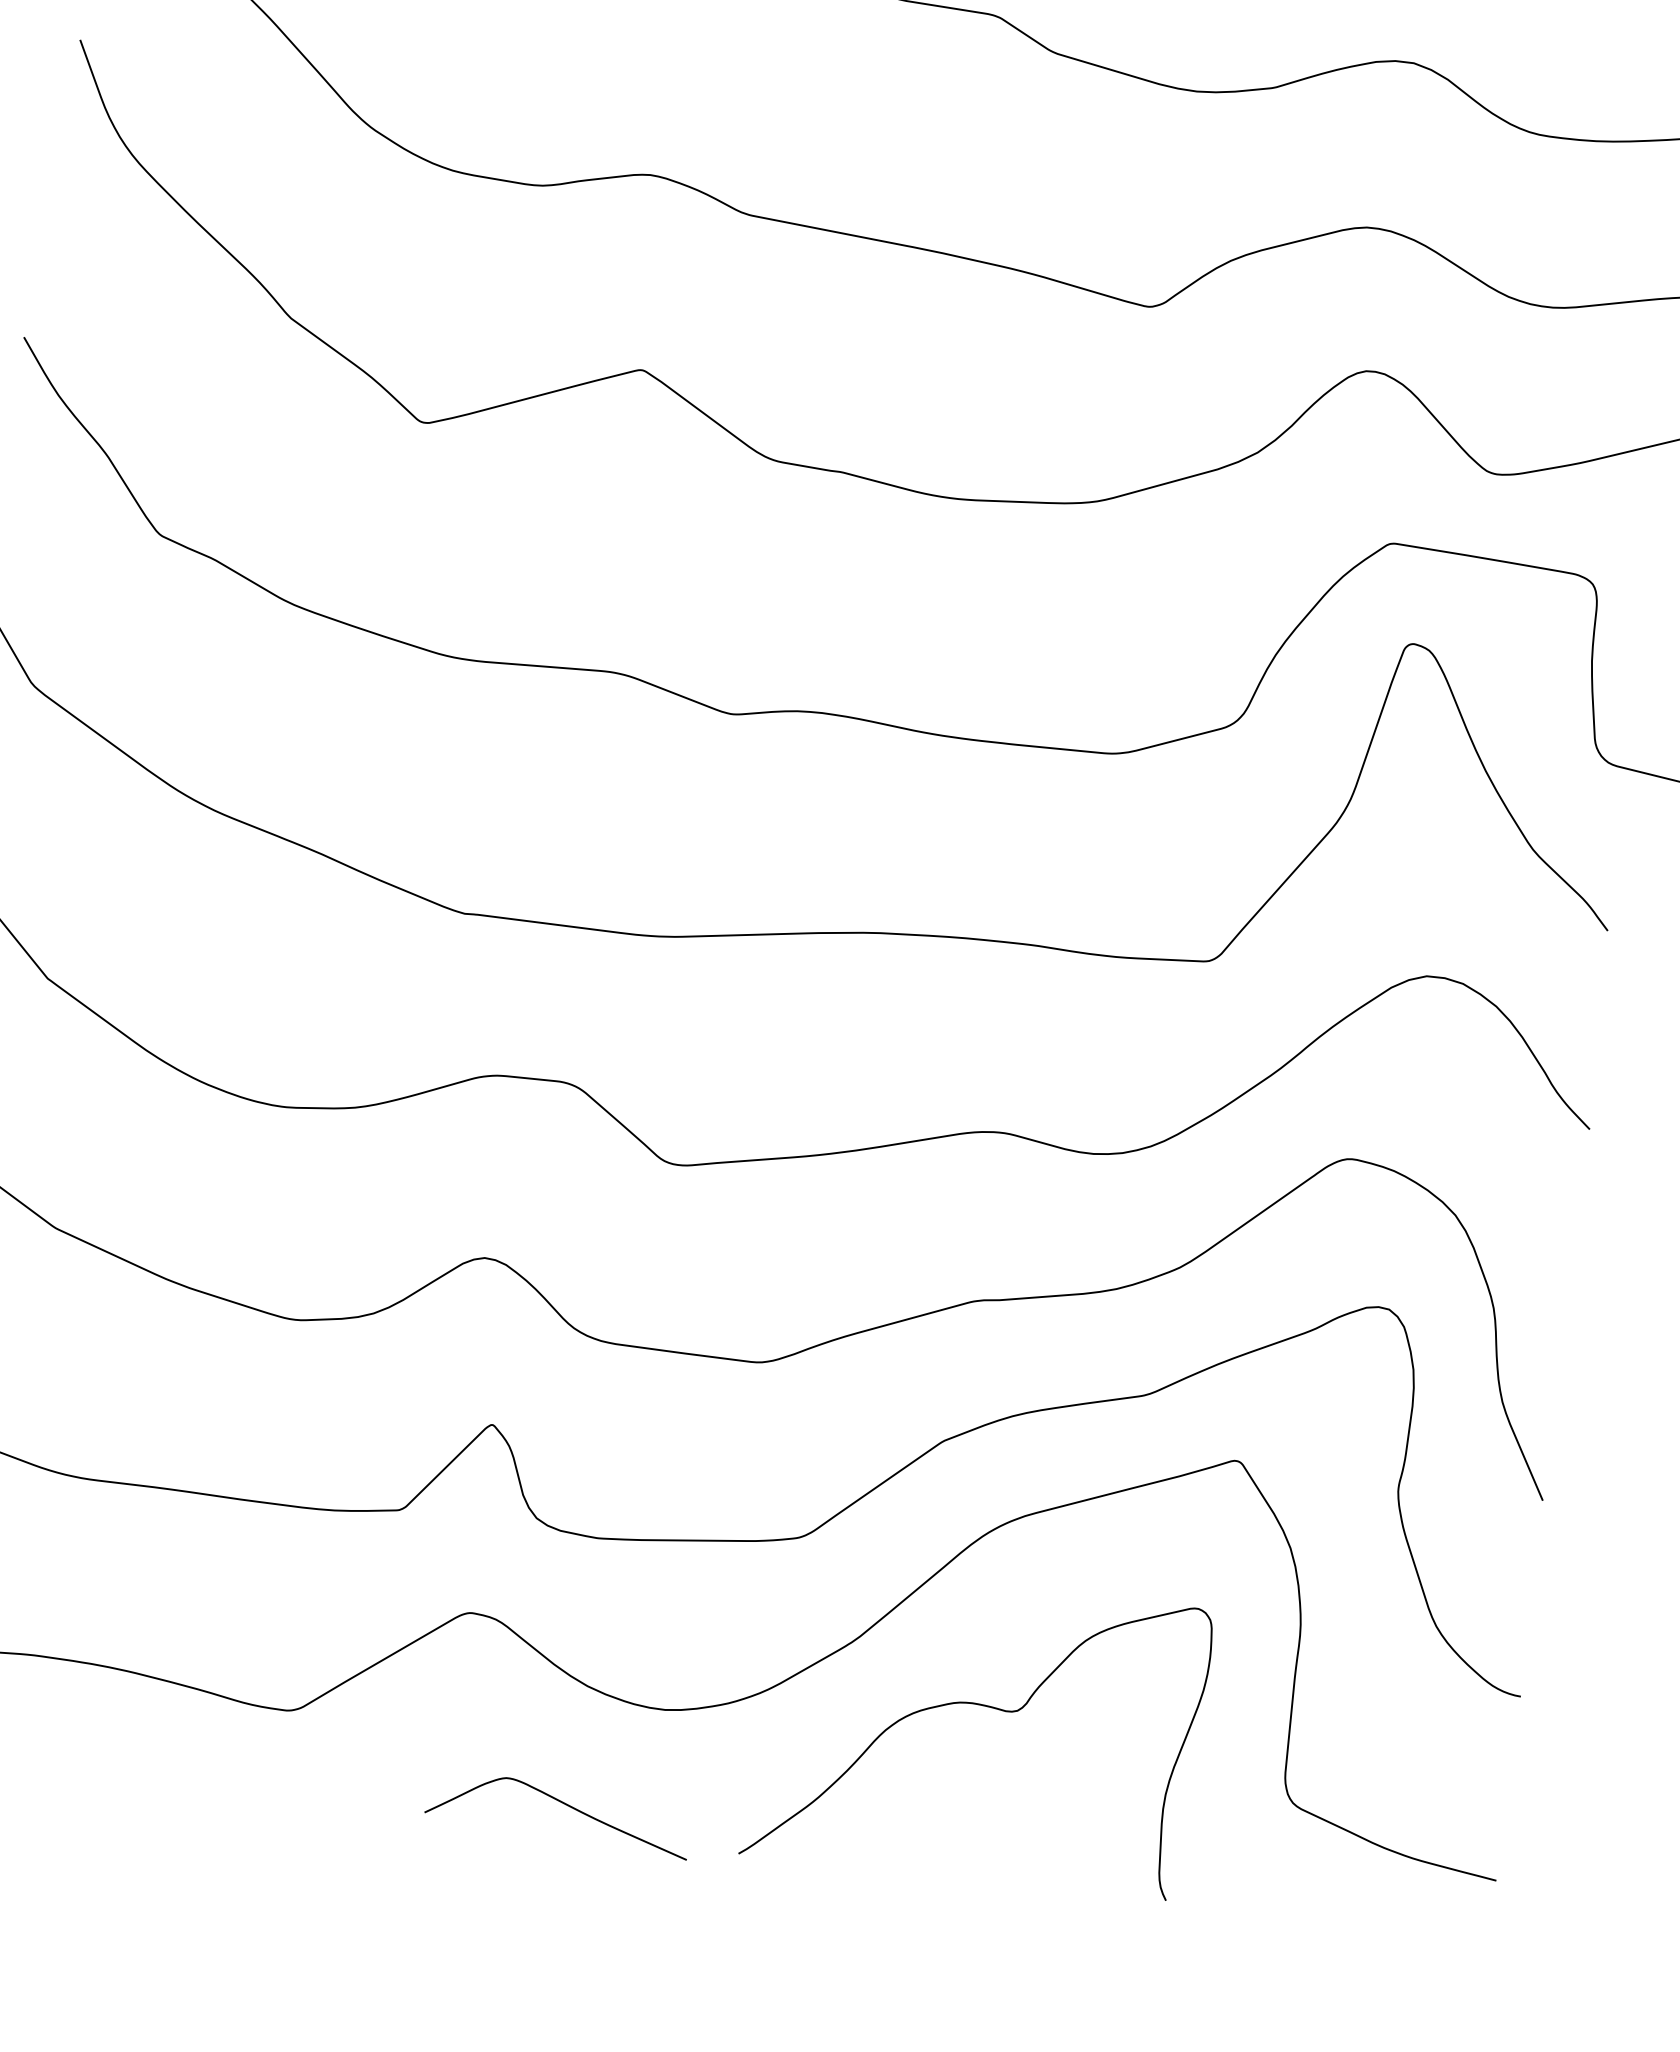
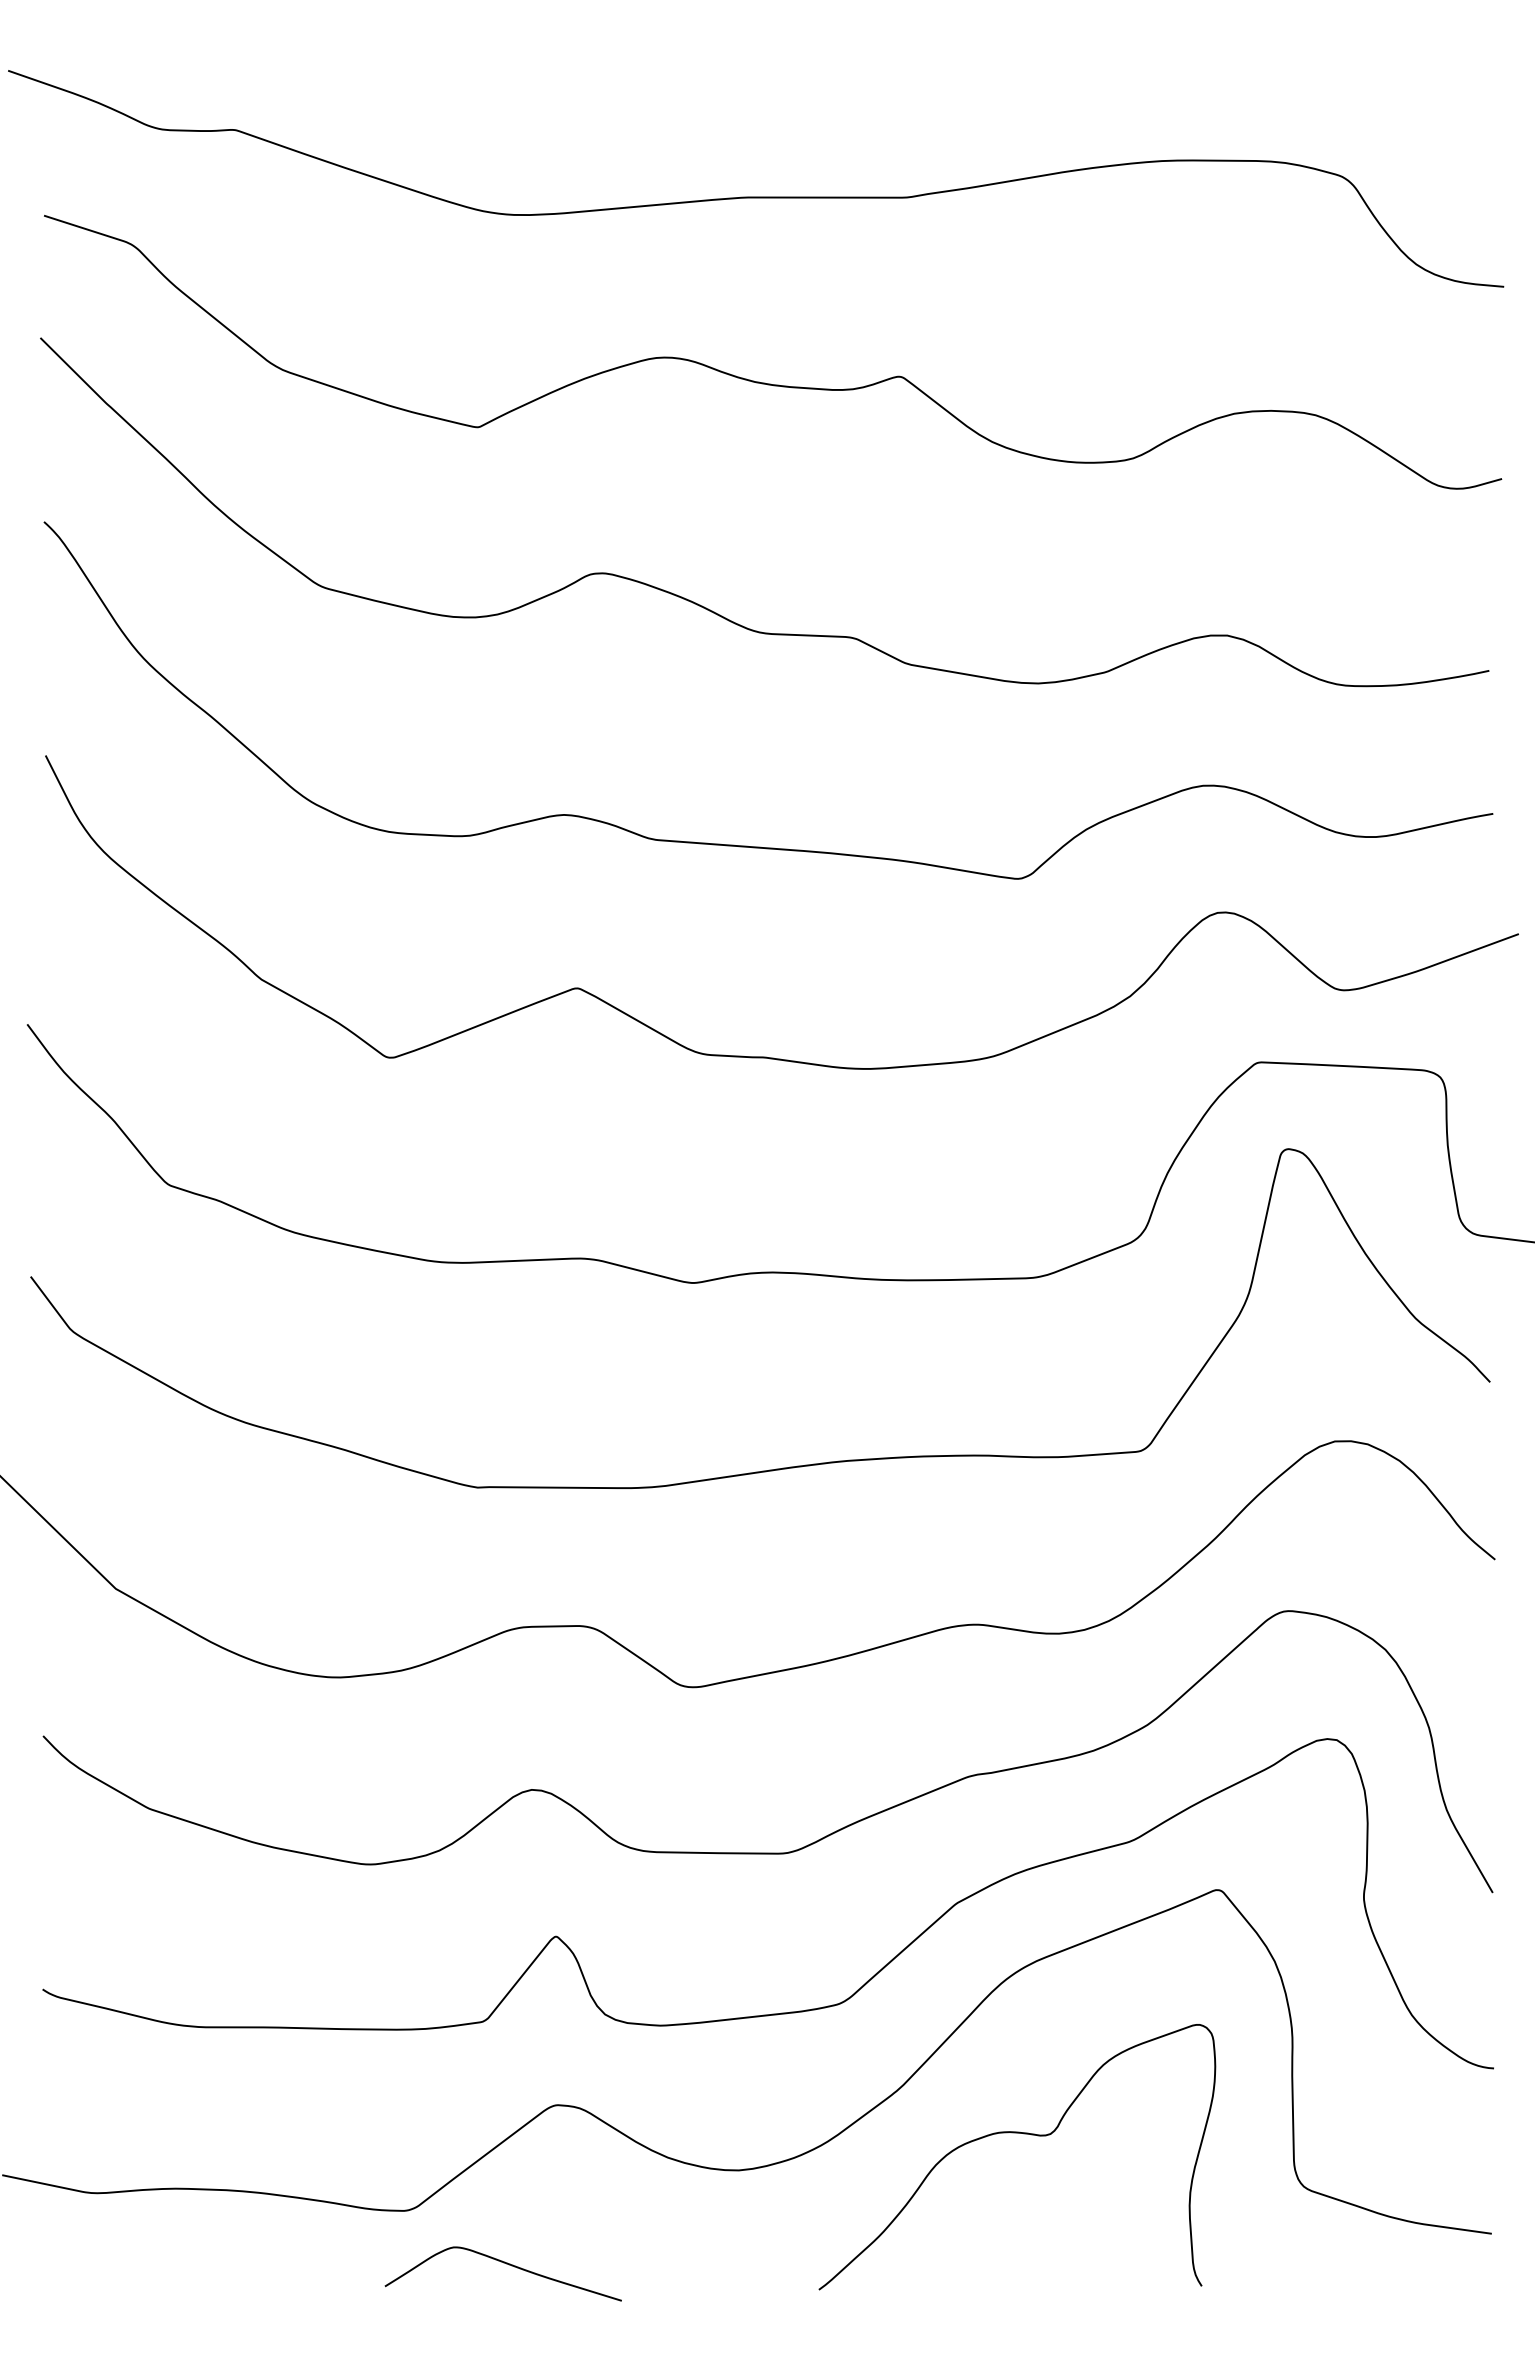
curve: (562, 1804) -> (506, 2264), moved

